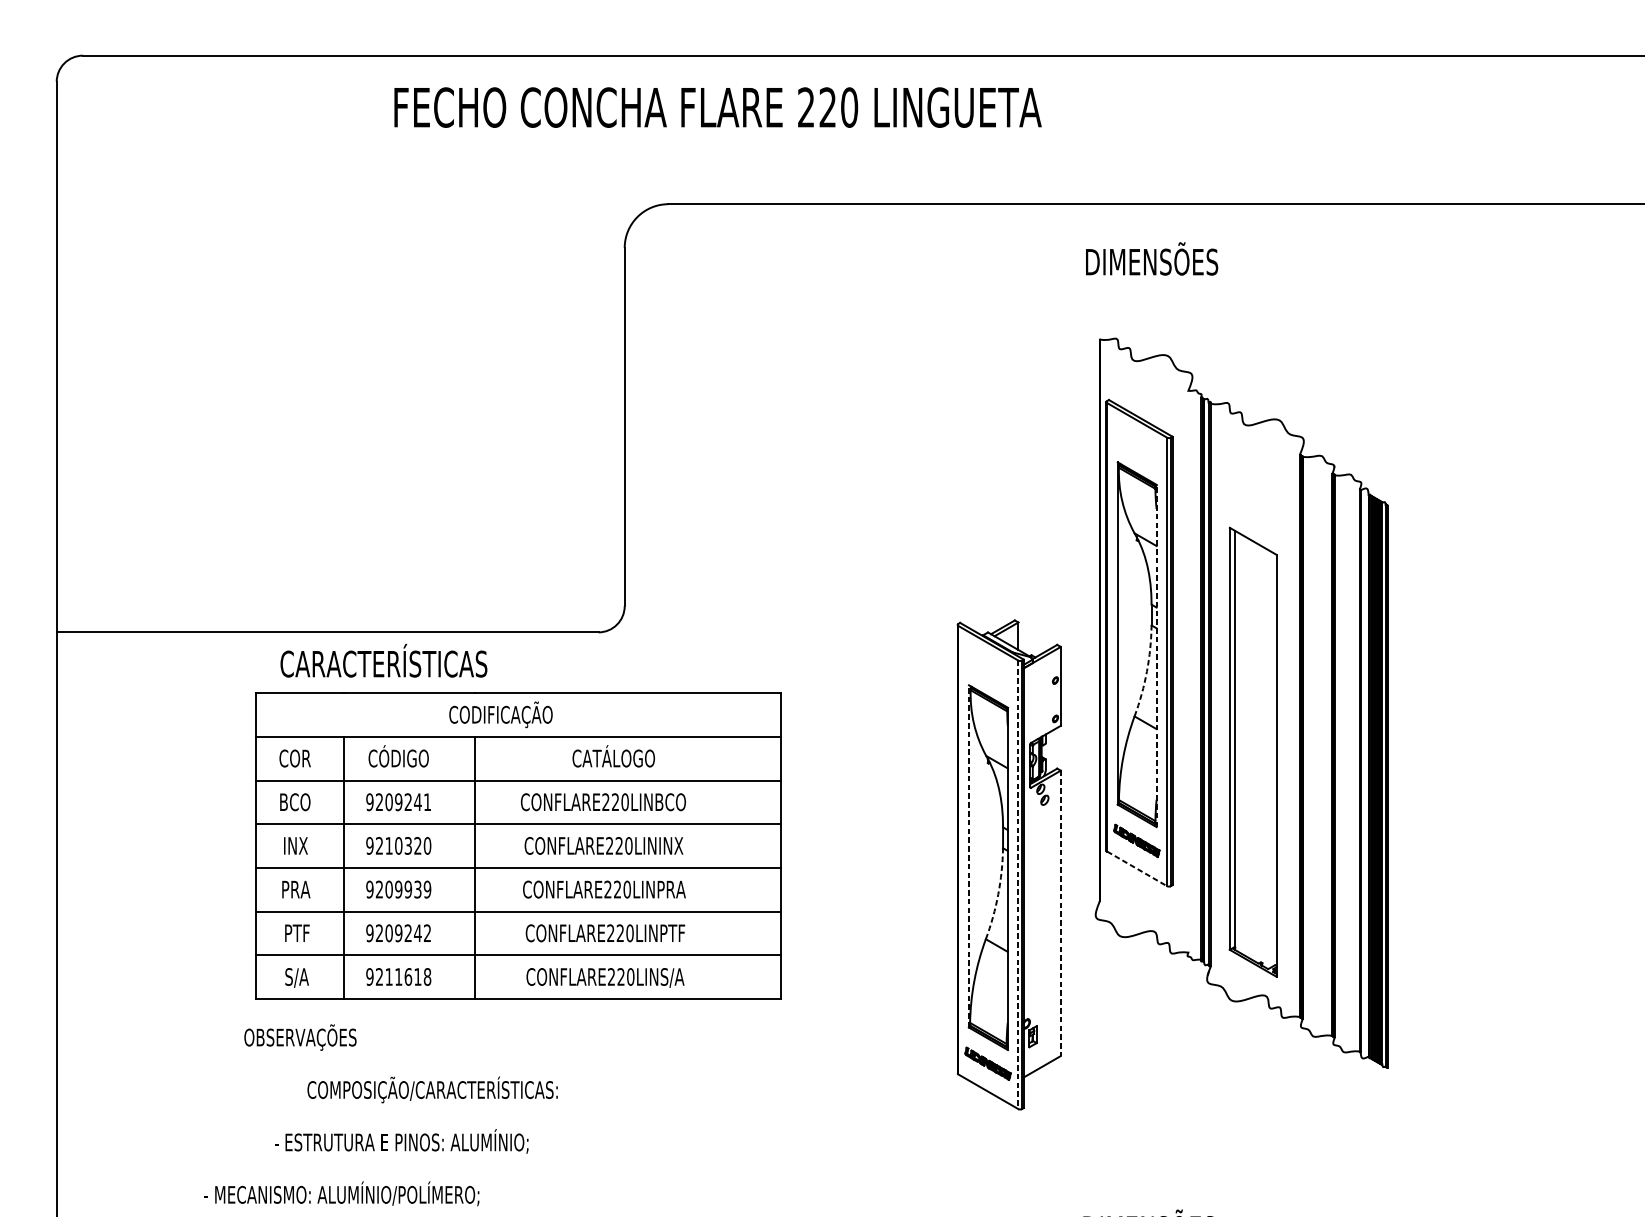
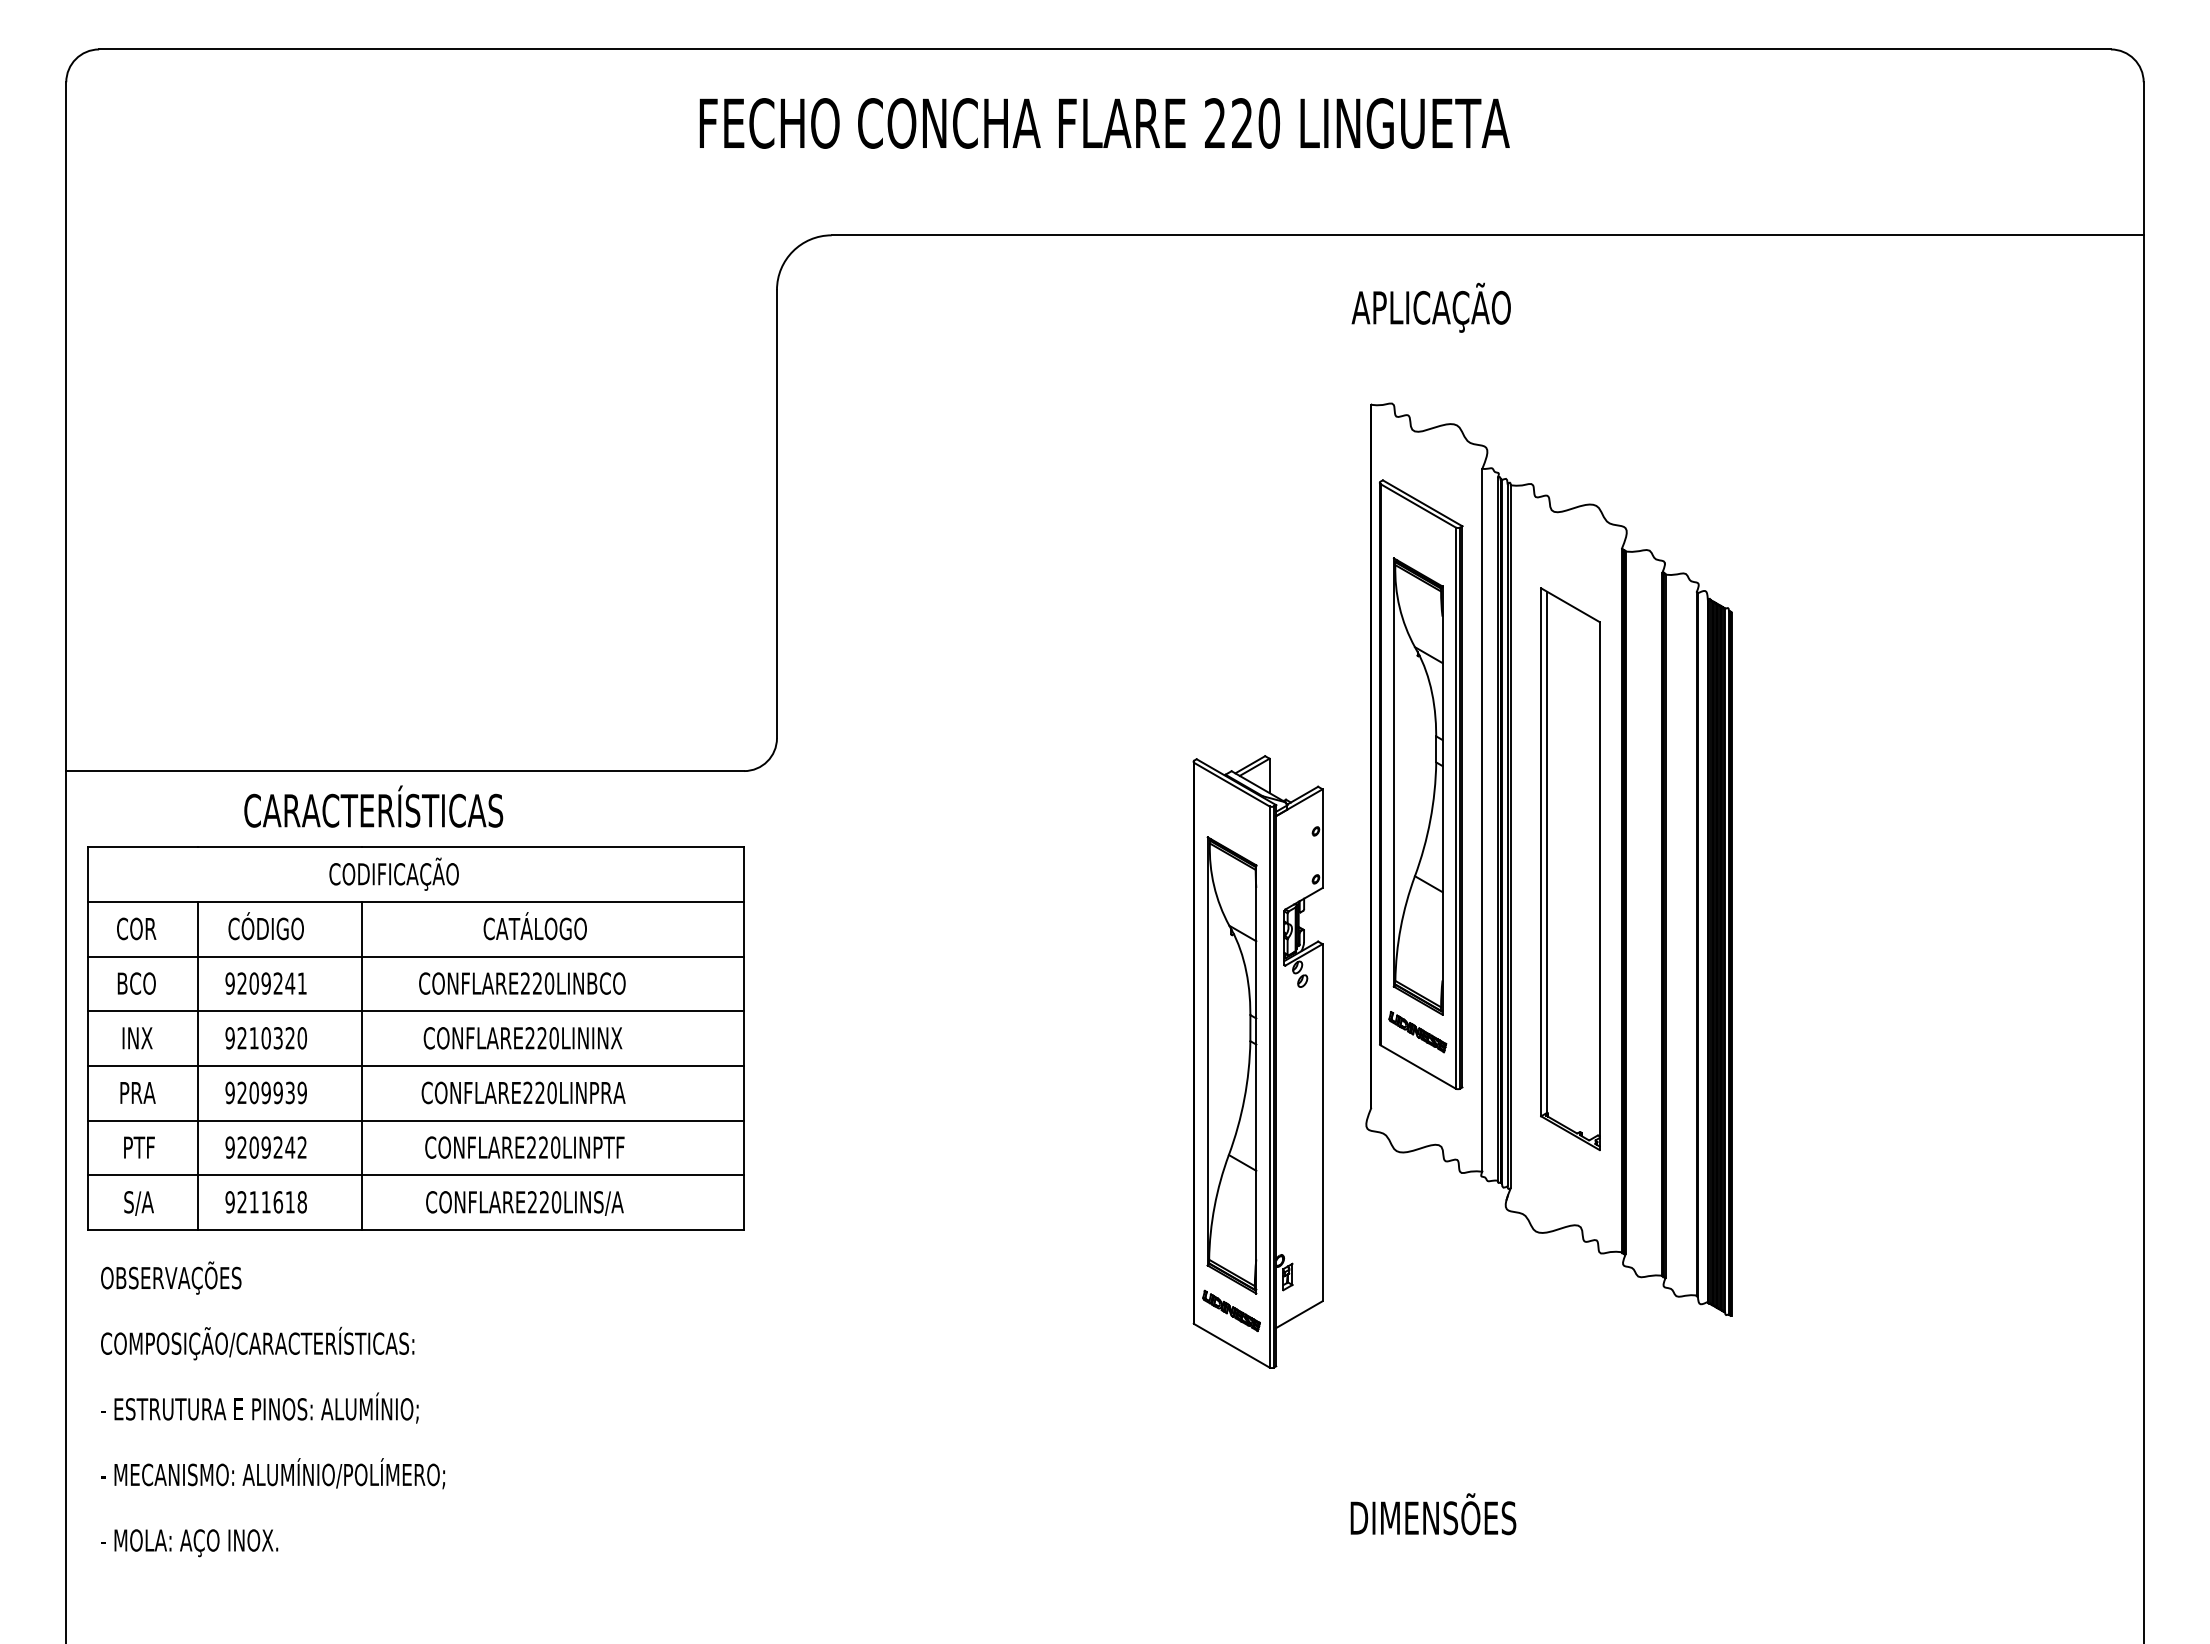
text: (717, 107) -> (1104, 123), moved
text: (1151, 261) -> (1435, 307), DIMENSÕES -> APLICAÇÃO
line: (1156, 655) -> (1442, 800), dashed -> solid
text: (383, 660) -> (373, 806), moved
arc: (1147, 671) -> (1430, 820), dashed -> solid
line: (1188, 671) -> (1482, 819), added
part: (1253, 752) -> (1570, 869), moved
part: (518, 846) -> (415, 1038), moved
line: (968, 855) -> (1207, 1050), dashed -> solid
line: (1137, 869) -> (1418, 1067), dashed -> solid
line: (1018, 885) -> (1269, 1087), dashed -> solid
arc: (998, 894) -> (1244, 1098), dashed -> solid
line: (1060, 913) -> (1322, 1122), dashed -> solid
text: (300, 1037) -> (171, 1277), moved
text: (432, 1089) -> (257, 1343), moved
text: (401, 1141) -> (259, 1407), moved
text: (341, 1193) -> (272, 1473), moved

